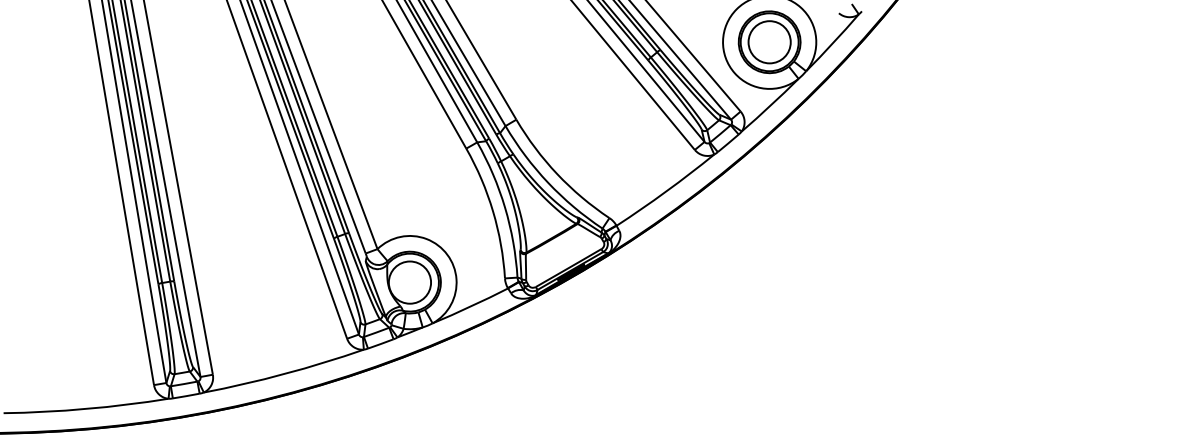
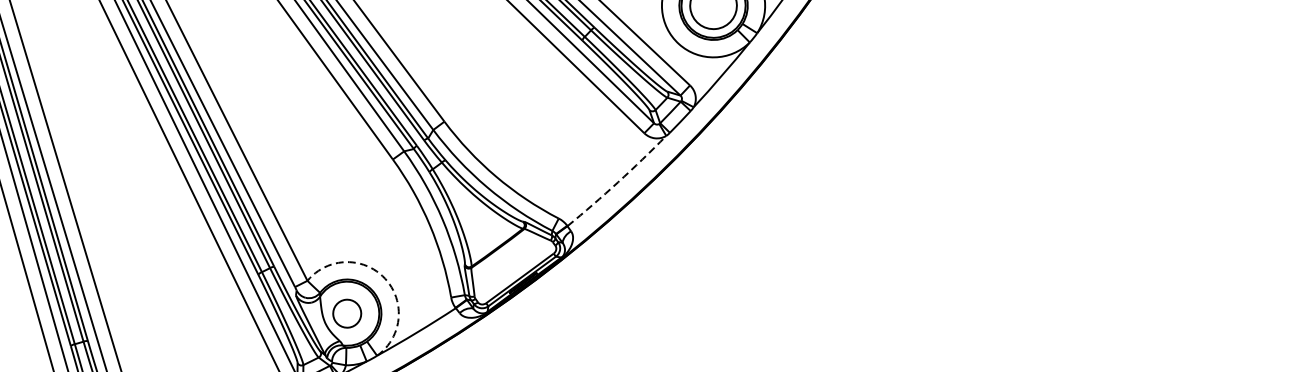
arc: (666, 191) -> (618, 182), solid -> dashed
arc: (447, 254) -> (385, 278), solid -> dashed
circle: (409, 282) -> (346, 313), size x0.6

